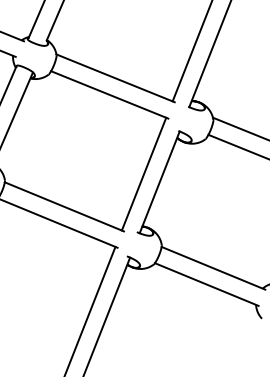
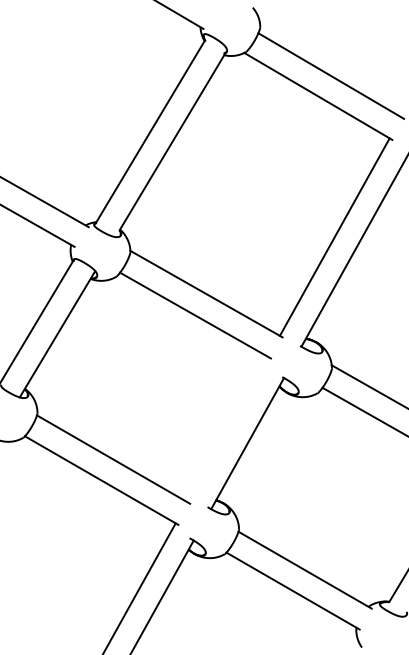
line: (143, 174) -> (227, 429), removed

